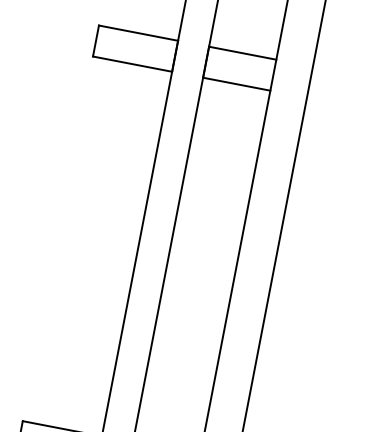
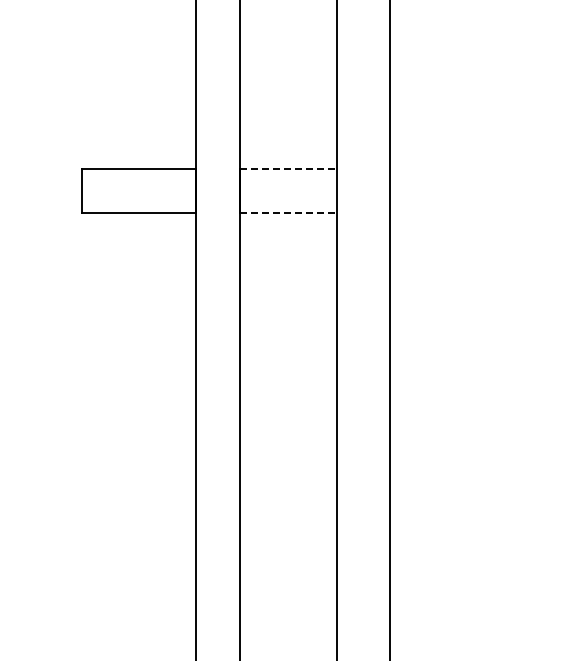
line: (243, 53) -> (289, 168), solid -> dashed
line: (237, 84) -> (289, 213), solid -> dashed

